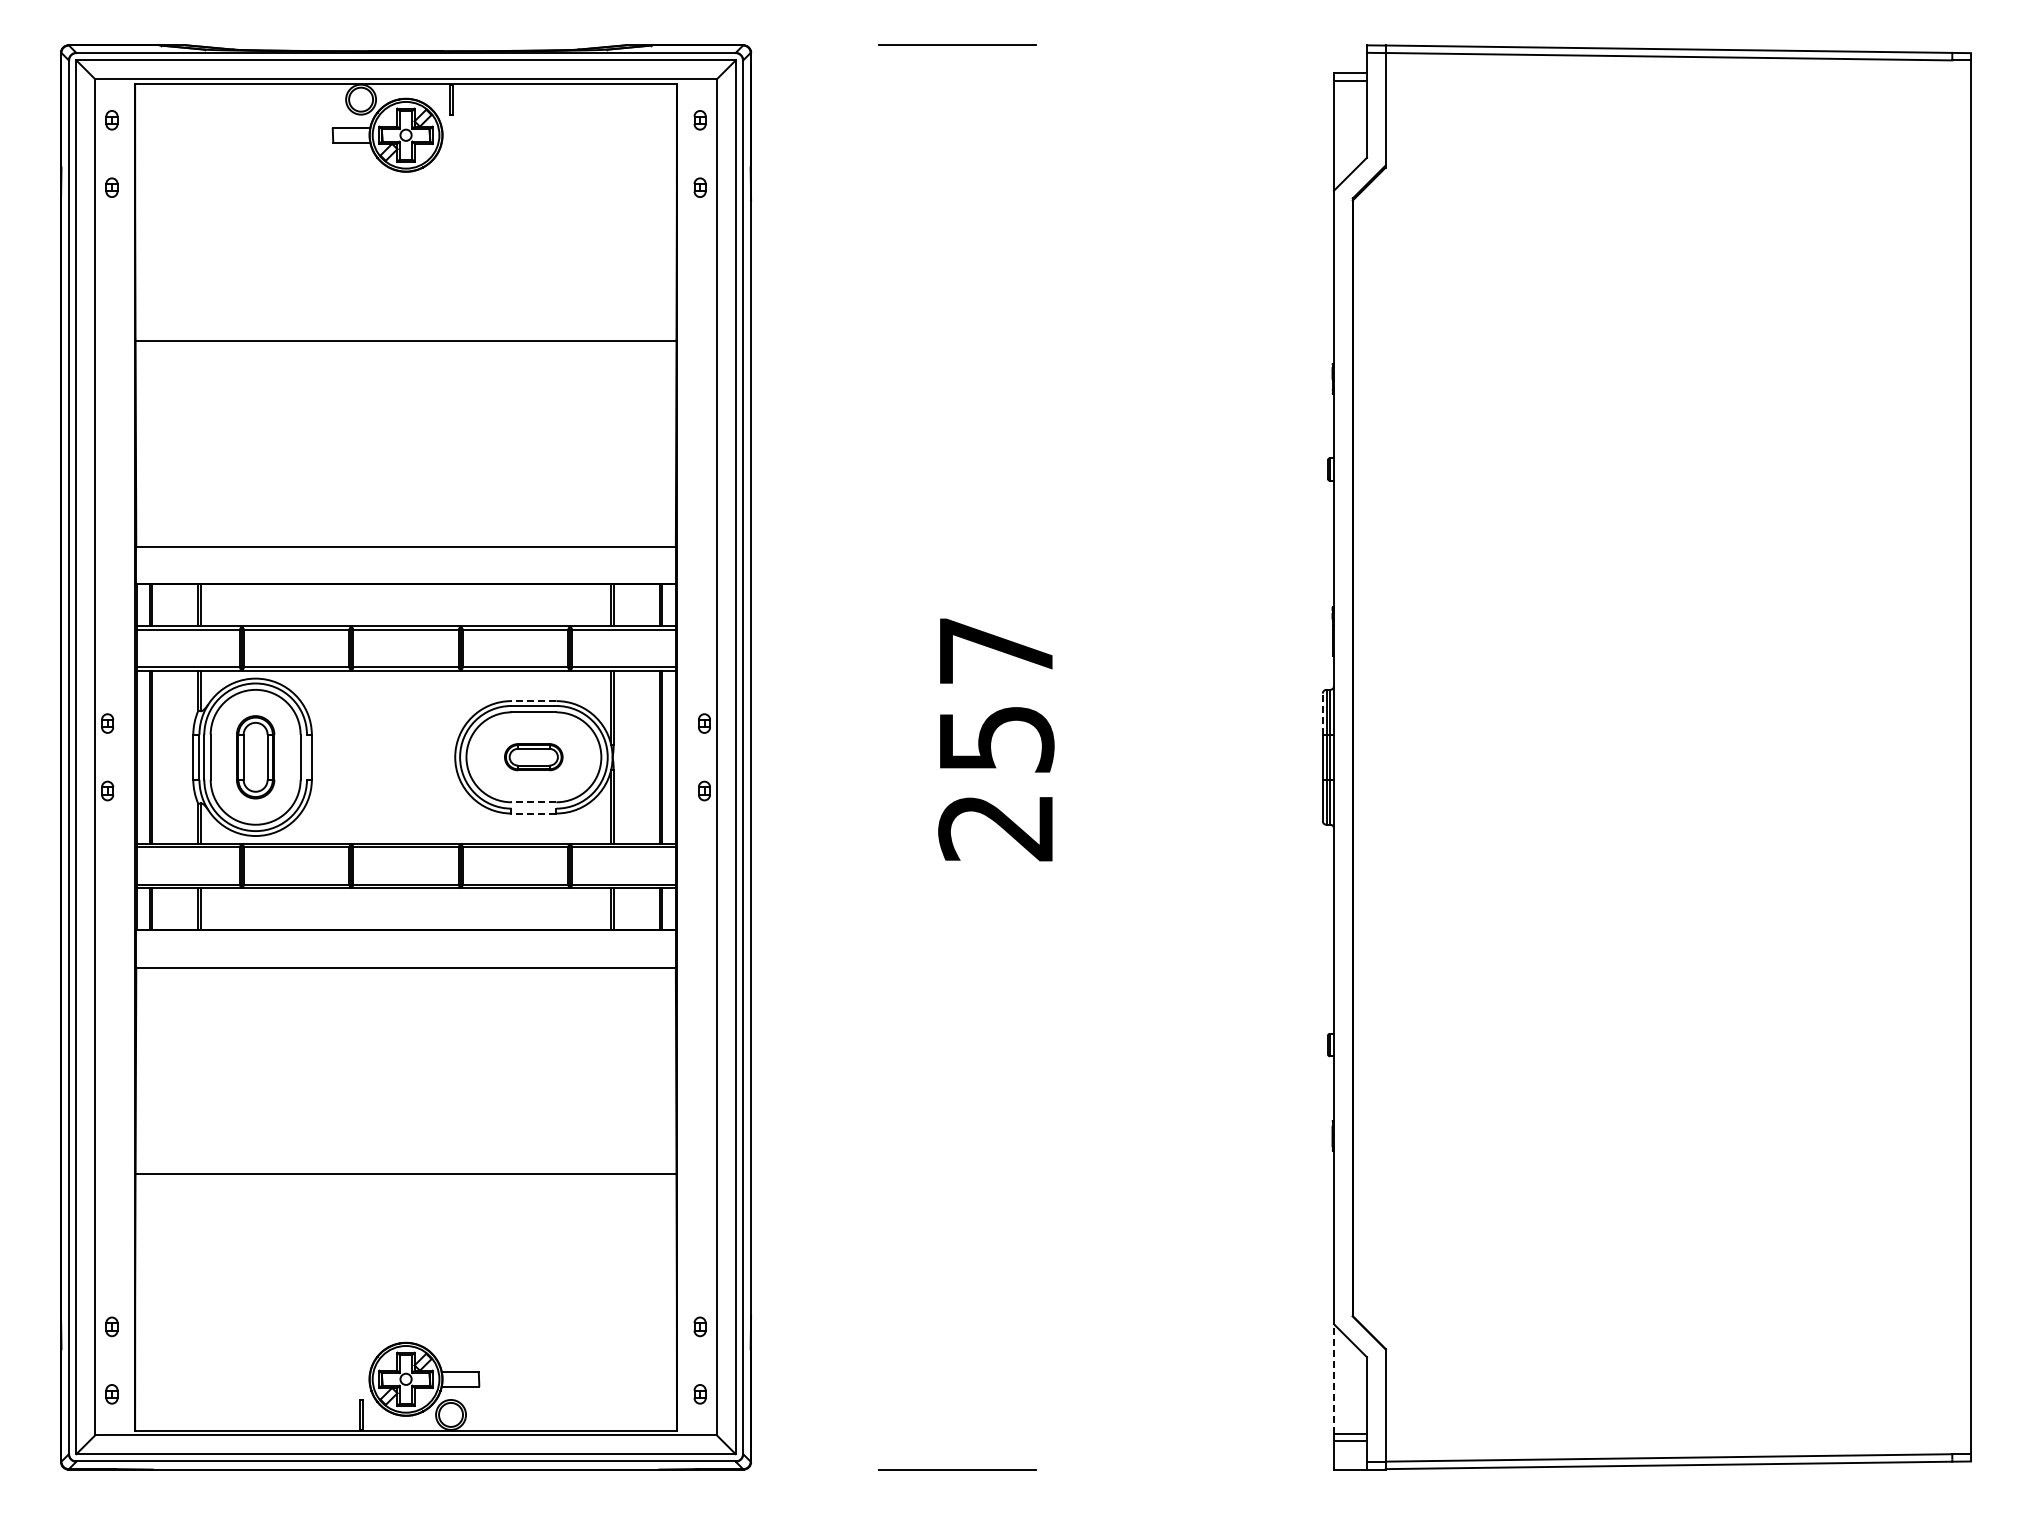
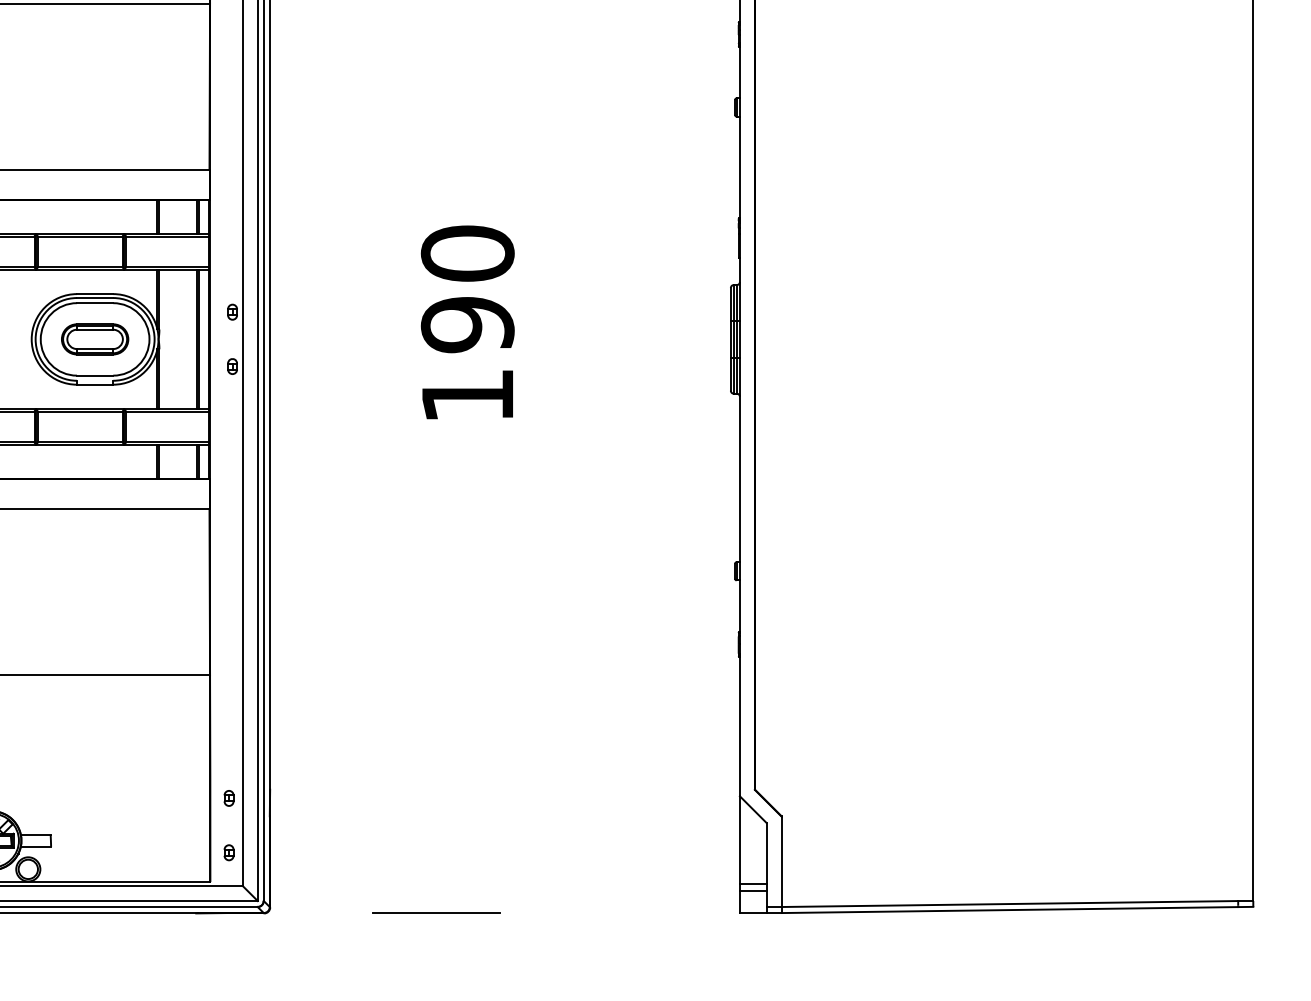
line: (533, 701) -> (94, 294), dashed -> solid
line: (1322, 714) -> (730, 304), dashed -> solid
text: (996, 738) -> (467, 324), 257 -> 190
part: (533, 756) -> (94, 338), size x1.43
line: (533, 802) -> (94, 375), dashed -> solid
line: (533, 813) -> (94, 384), dashed -> solid
line: (1334, 1378) -> (740, 840), dashed -> solid

